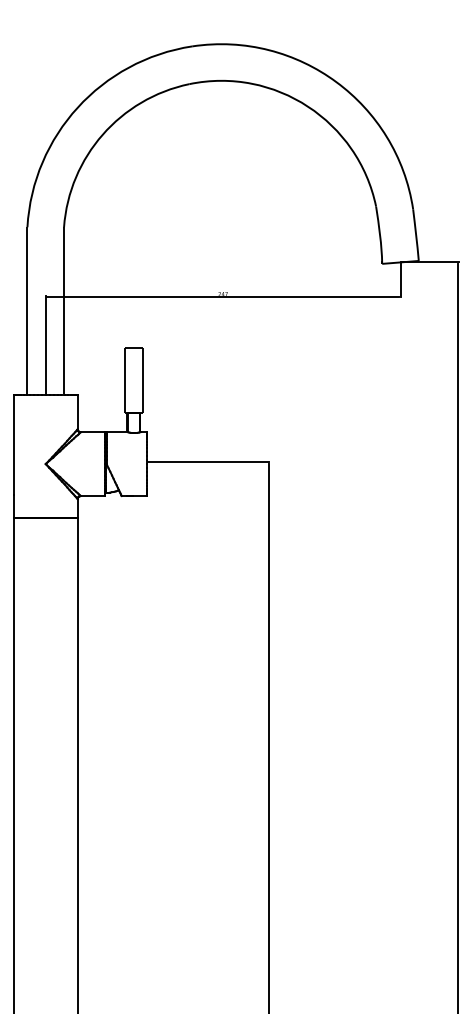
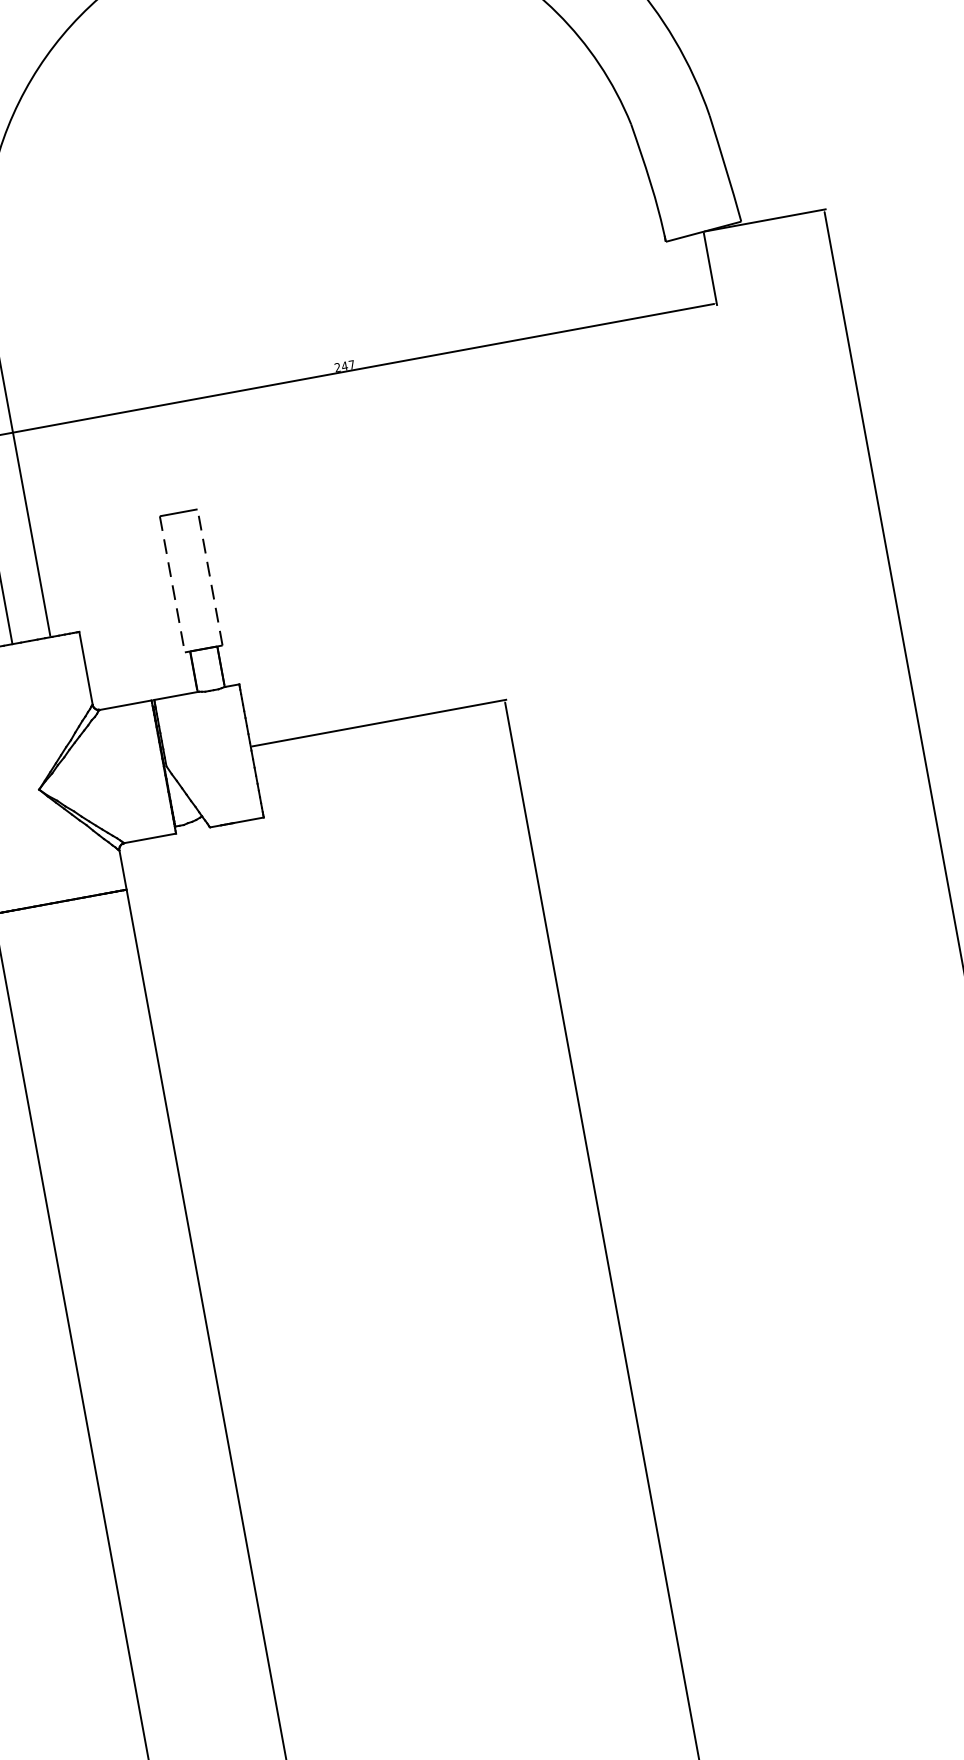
line: (124, 380) -> (171, 584), solid -> dashed
line: (142, 380) -> (209, 577), solid -> dashed

